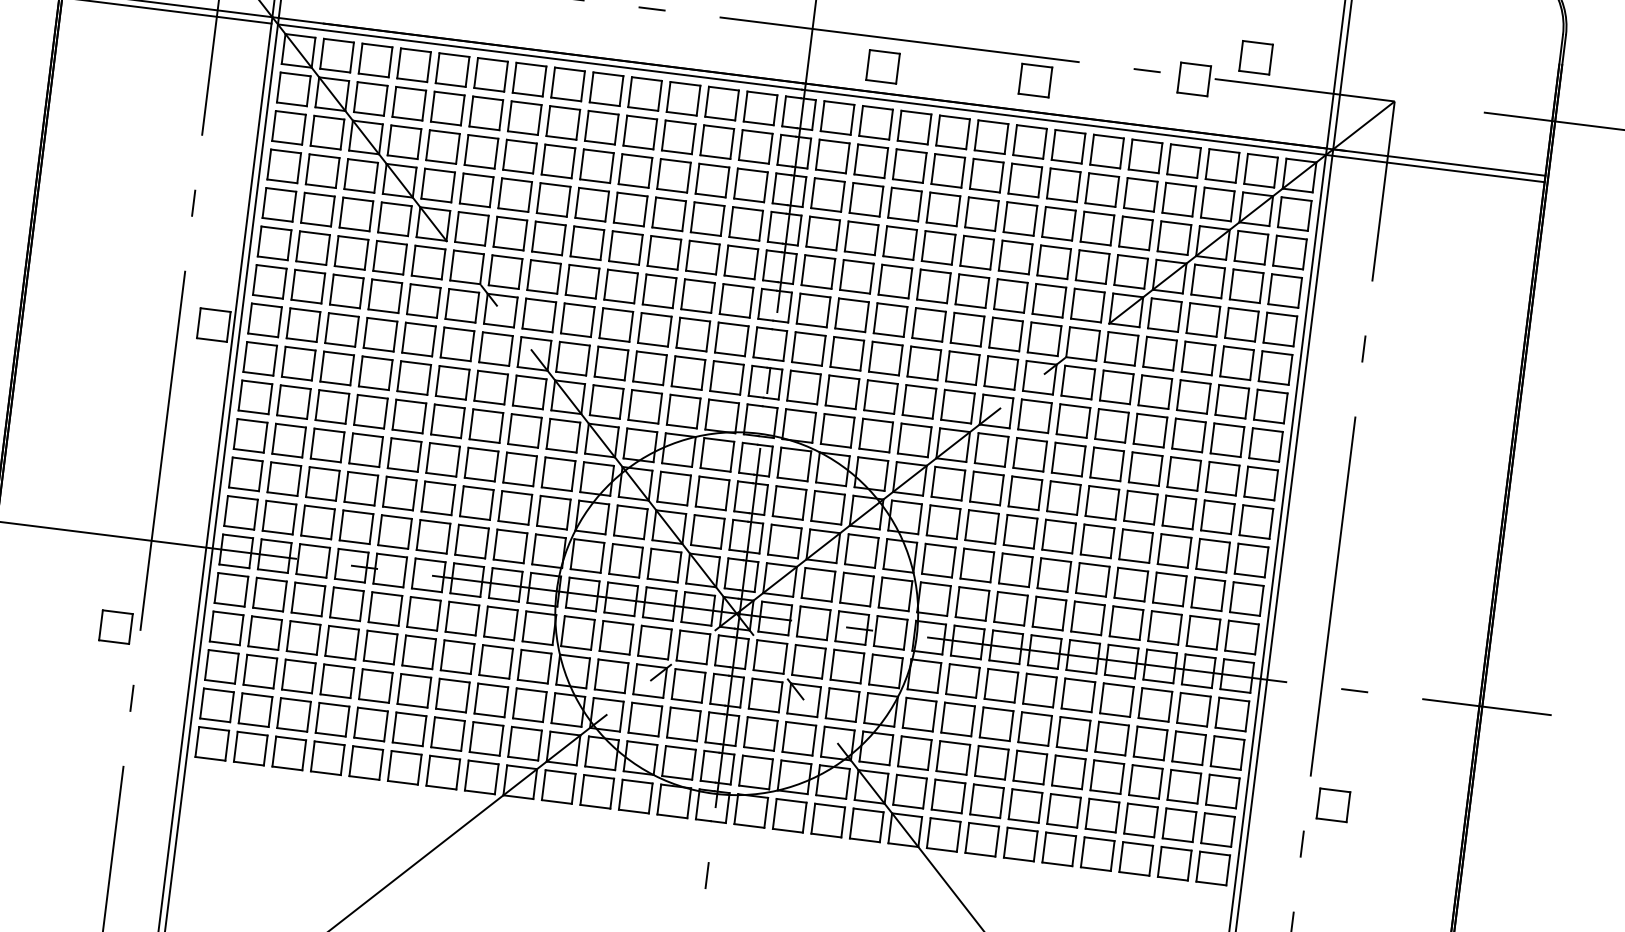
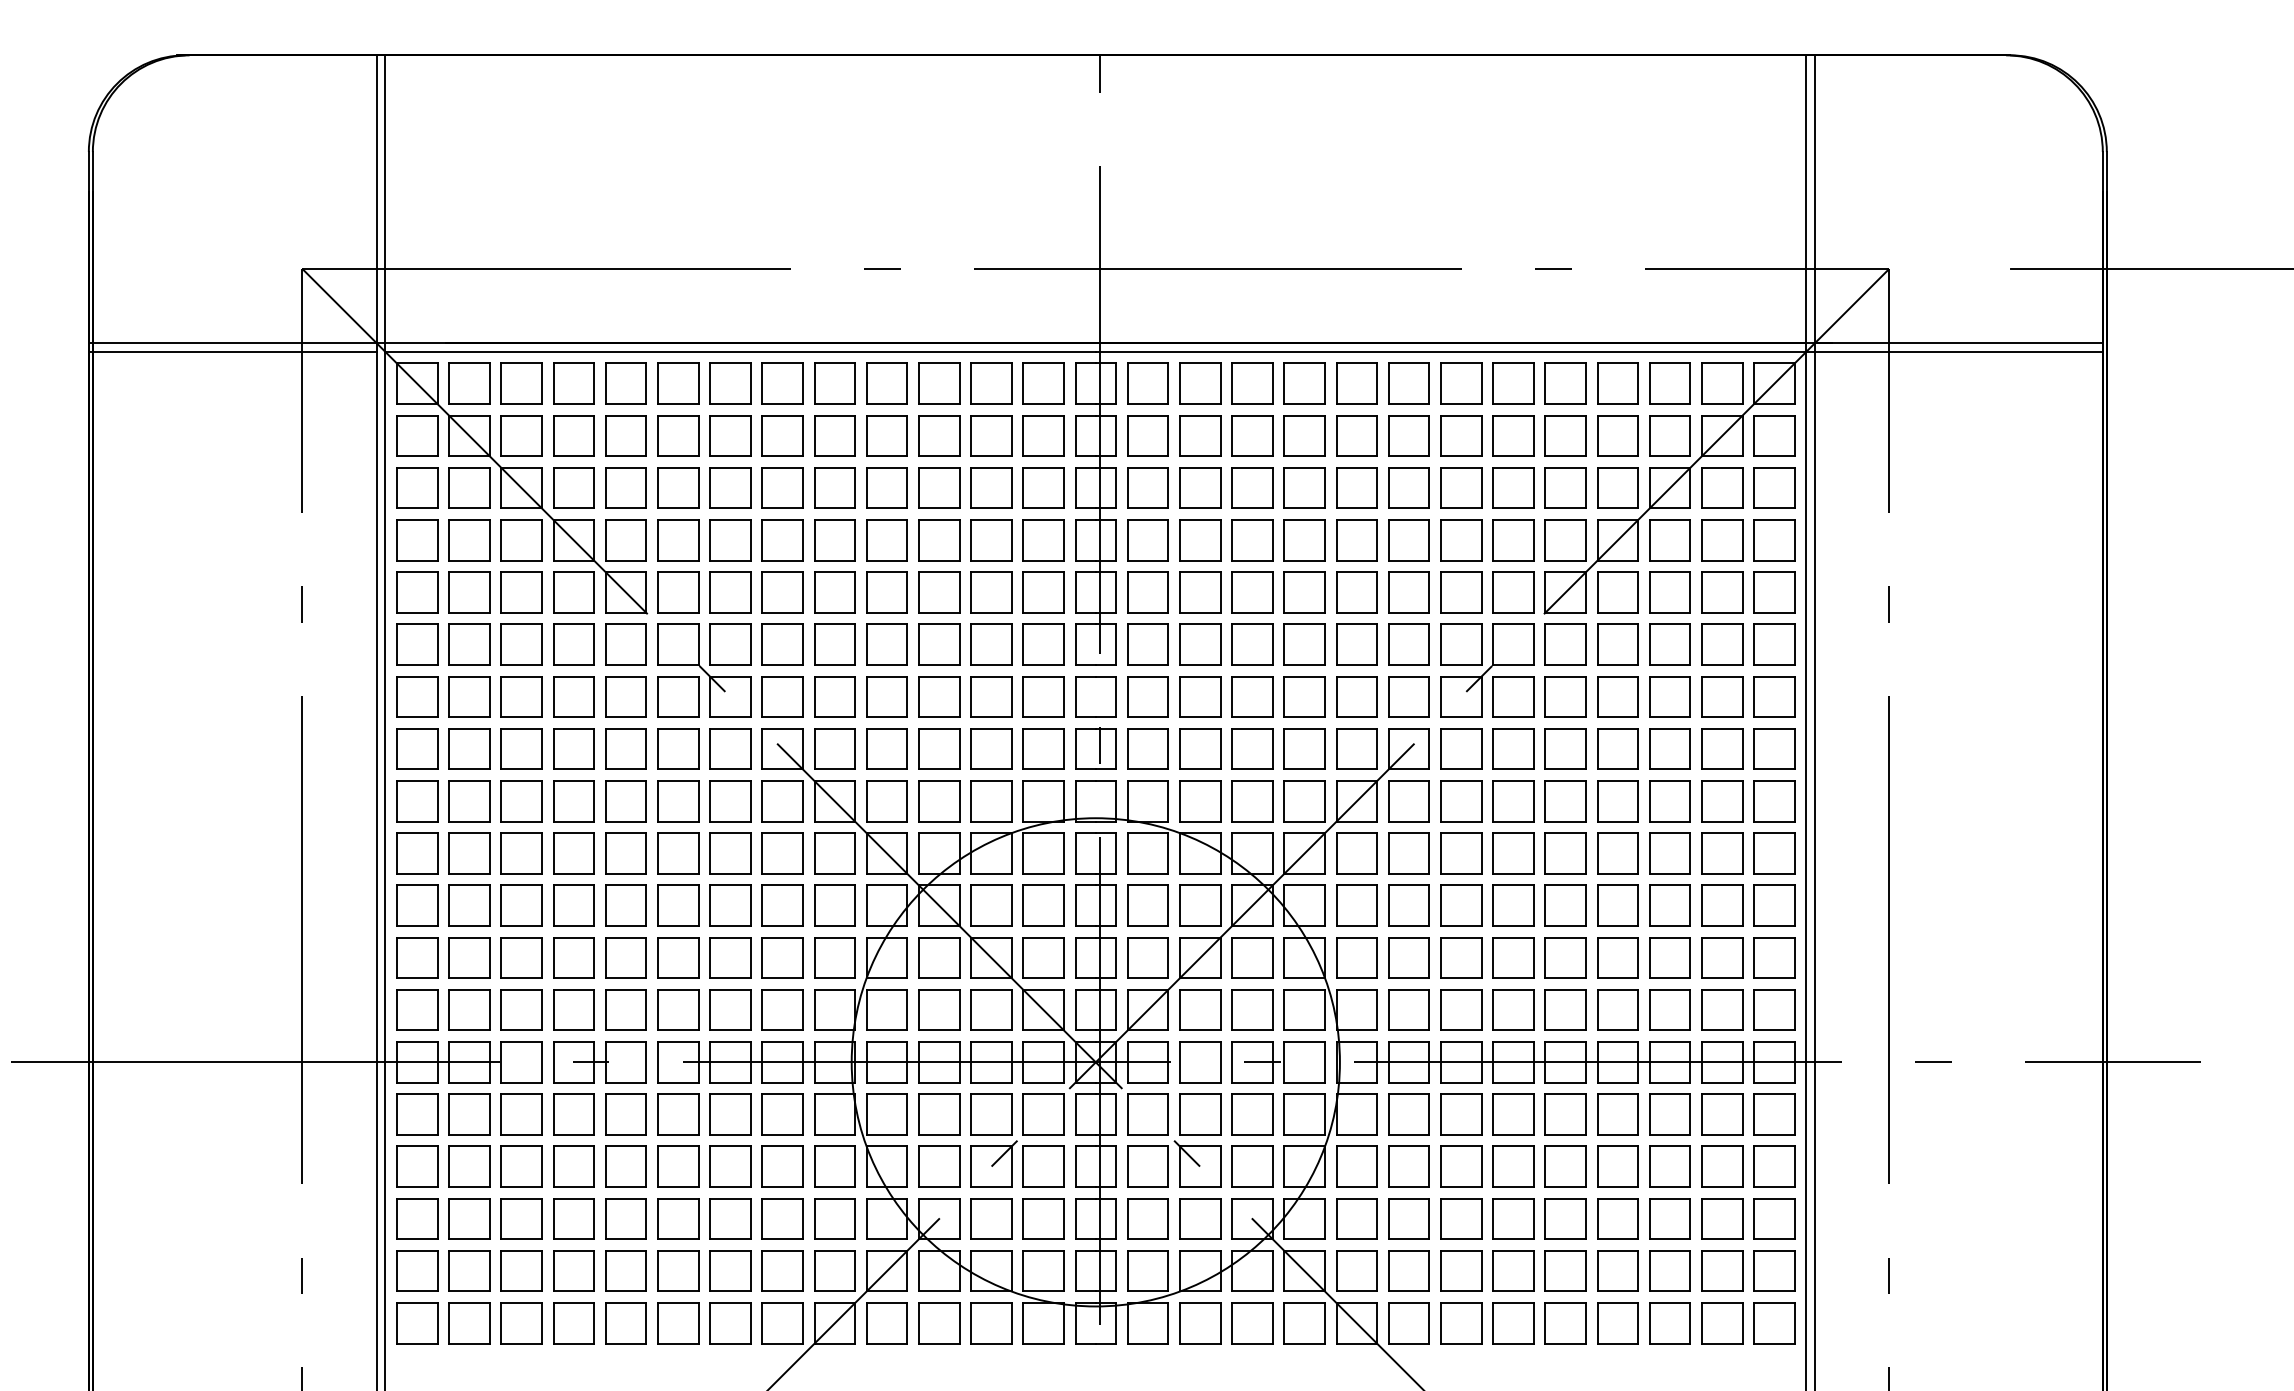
part: (1255, 57) -> (1696, 233), removed
part: (883, 66) -> (1200, 307), removed
part: (1194, 79) -> (1617, 272), removed
part: (1035, 80) -> (1405, 300), removed
part: (213, 324) -> (349, 763), removed
part: (116, 627) -> (269, 1183), removed
part: (1333, 804) -> (1924, 1218), removed

